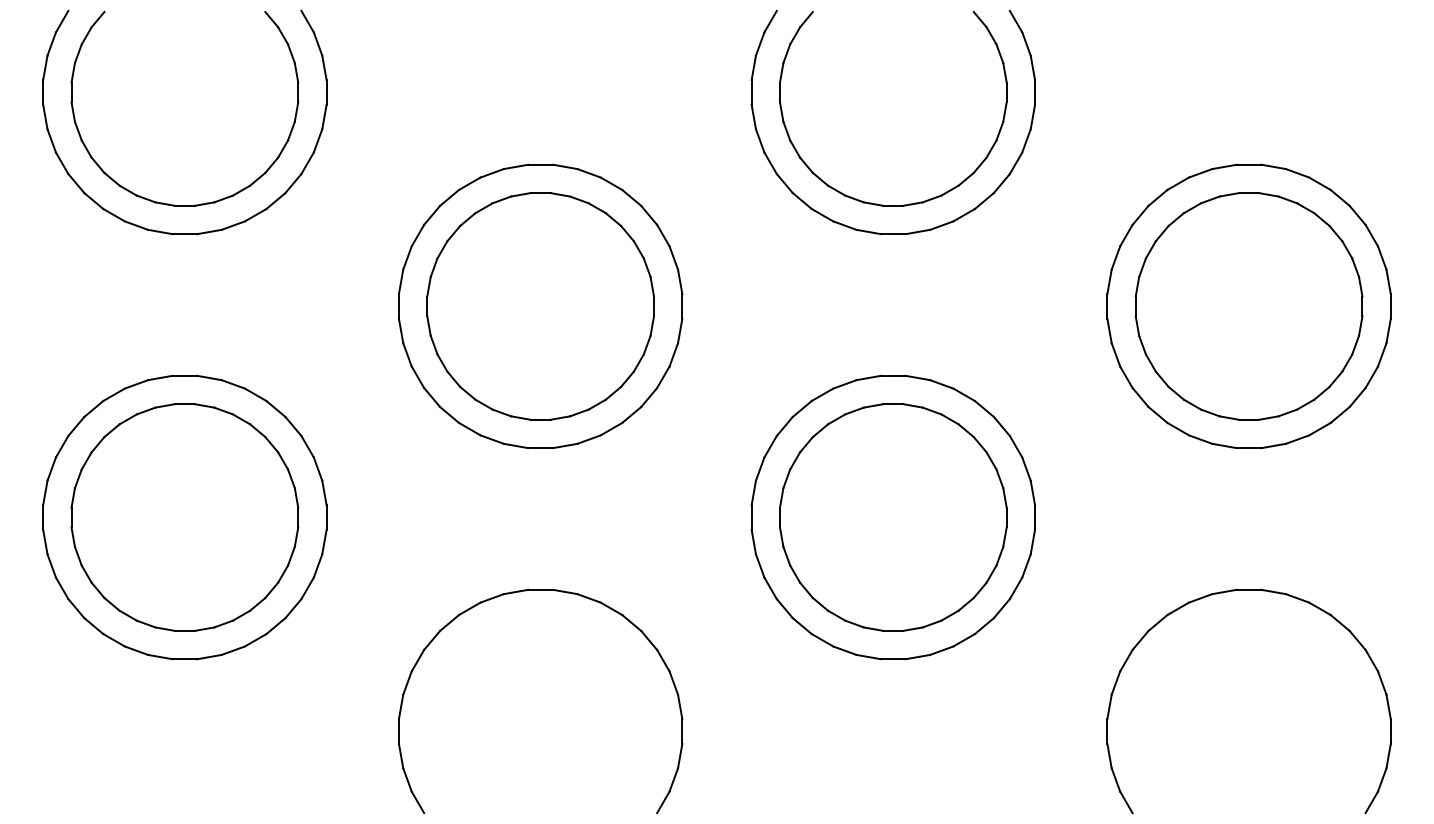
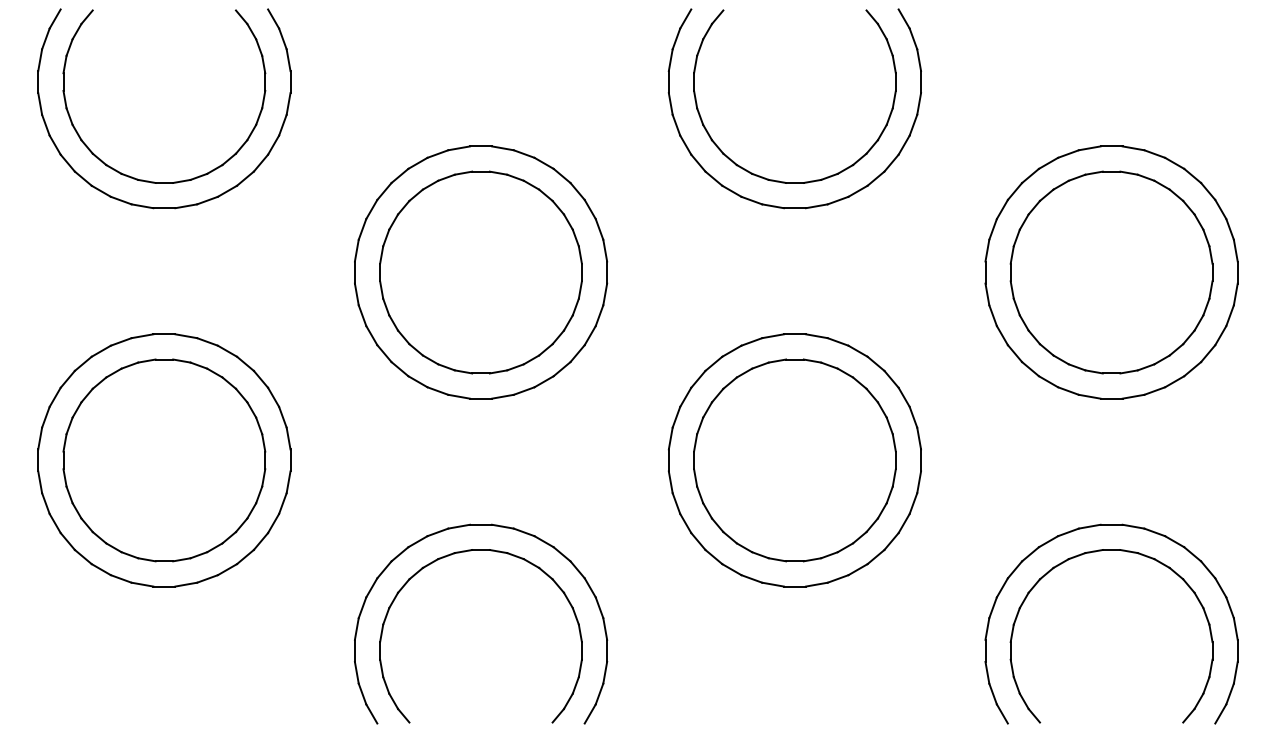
part: (523, 620) -> (465, 552), added
part: (1231, 620) -> (1095, 552), added

